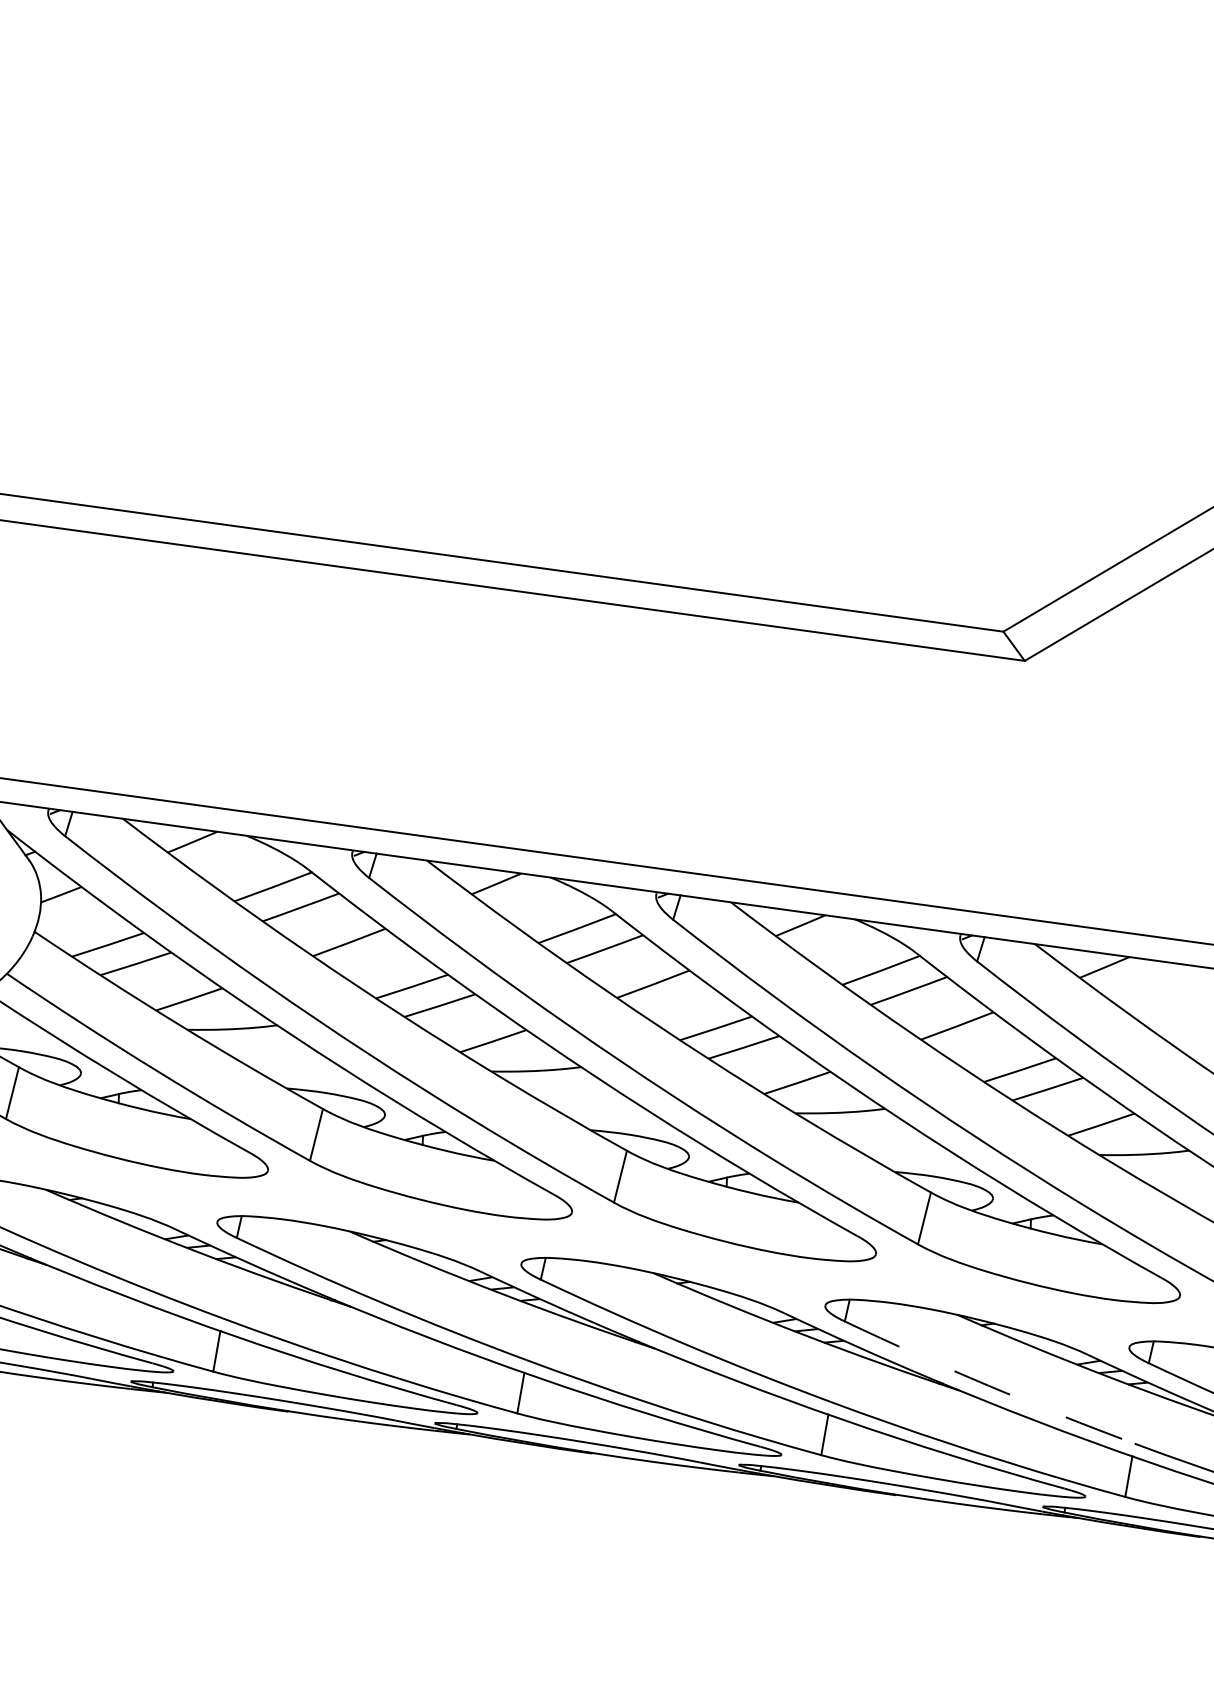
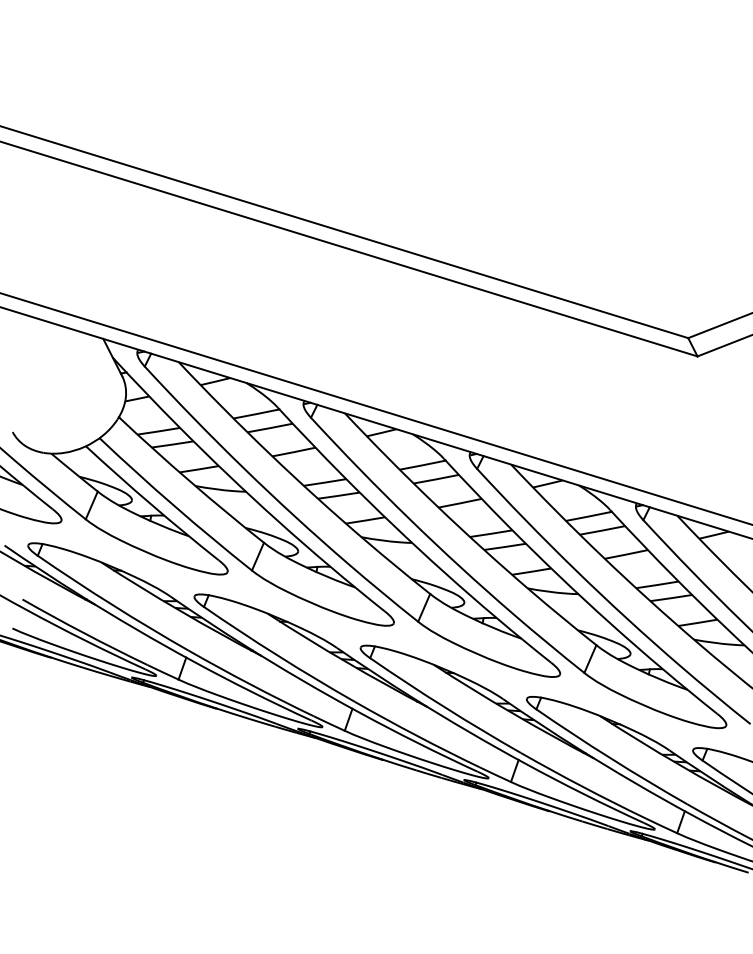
arc: (987, 1385) -> (610, 758), dashed -> solid

